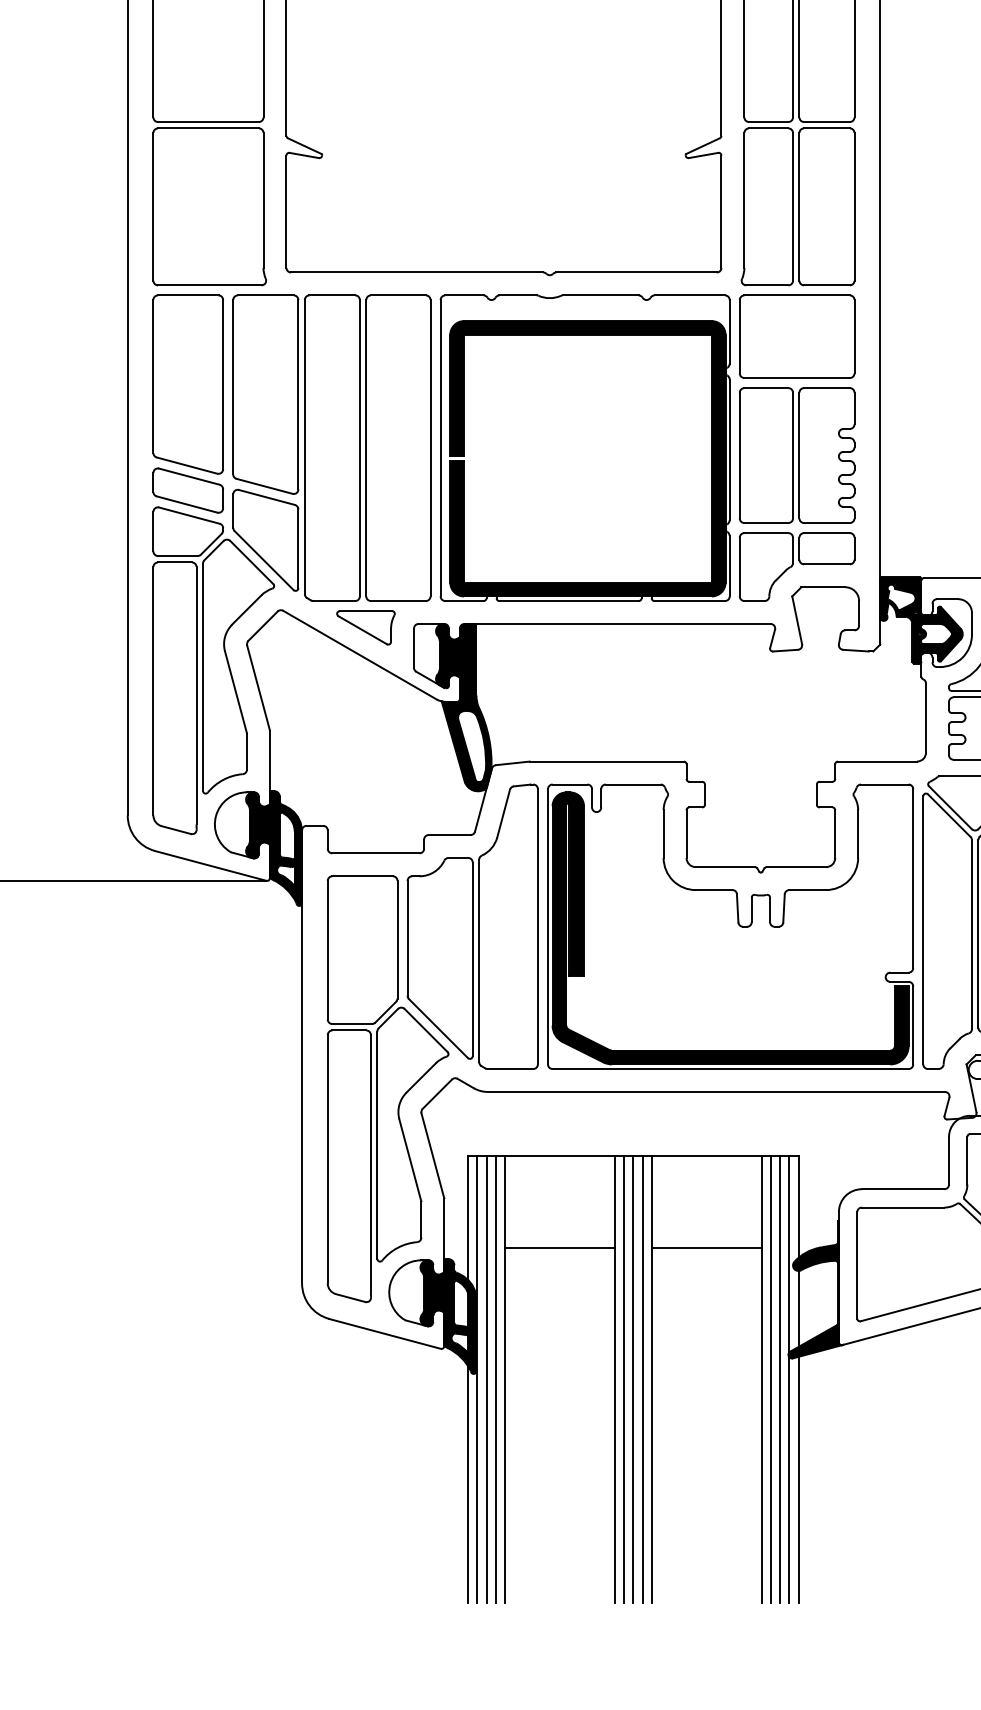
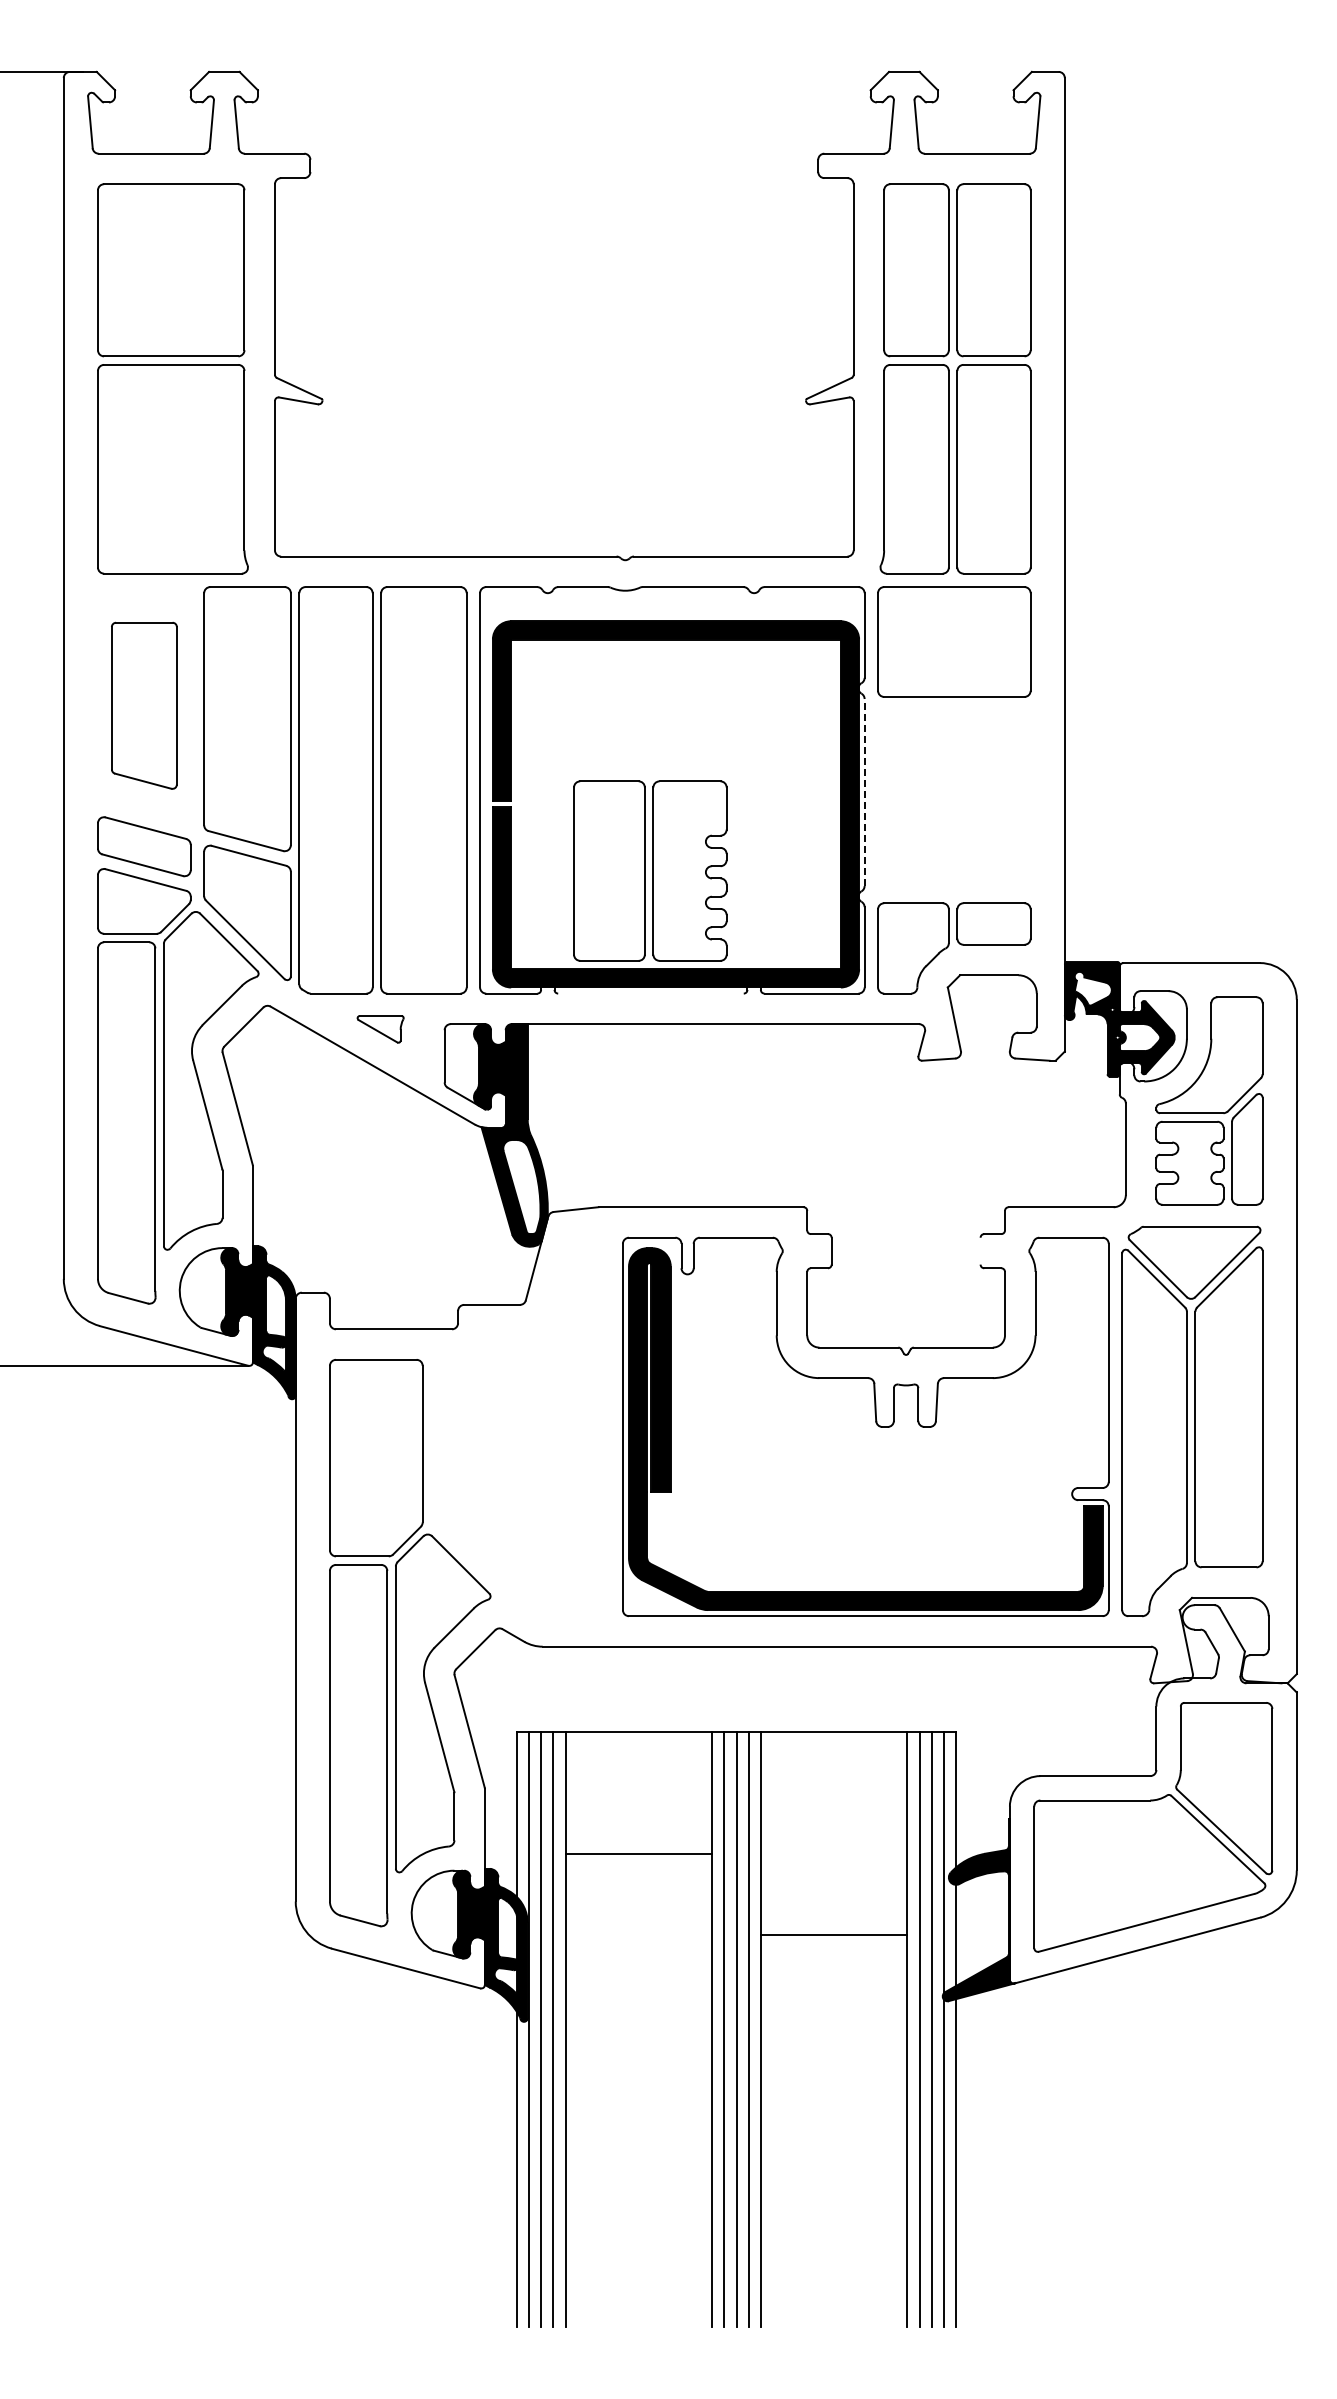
part: (188, 384) -> (144, 705), size x0.7
line: (729, 449) -> (864, 792), solid -> dashed
part: (797, 455) -> (650, 870), moved
line: (568, 600) -> (650, 993), removed
part: (365, 628) -> (380, 1029), size x0.6
line: (816, 794) -> (980, 1250), removed
part: (472, 926) -> (522, 1426), removed
line: (706, 1248) -> (833, 1935), moved

